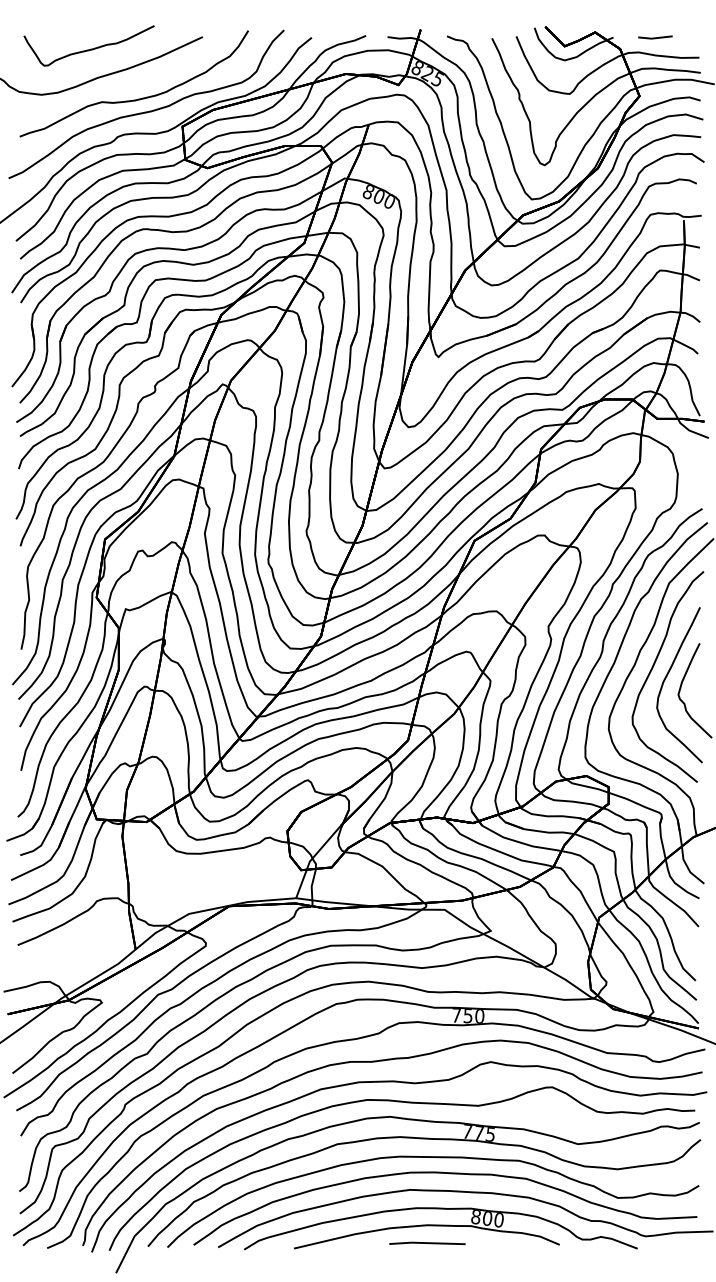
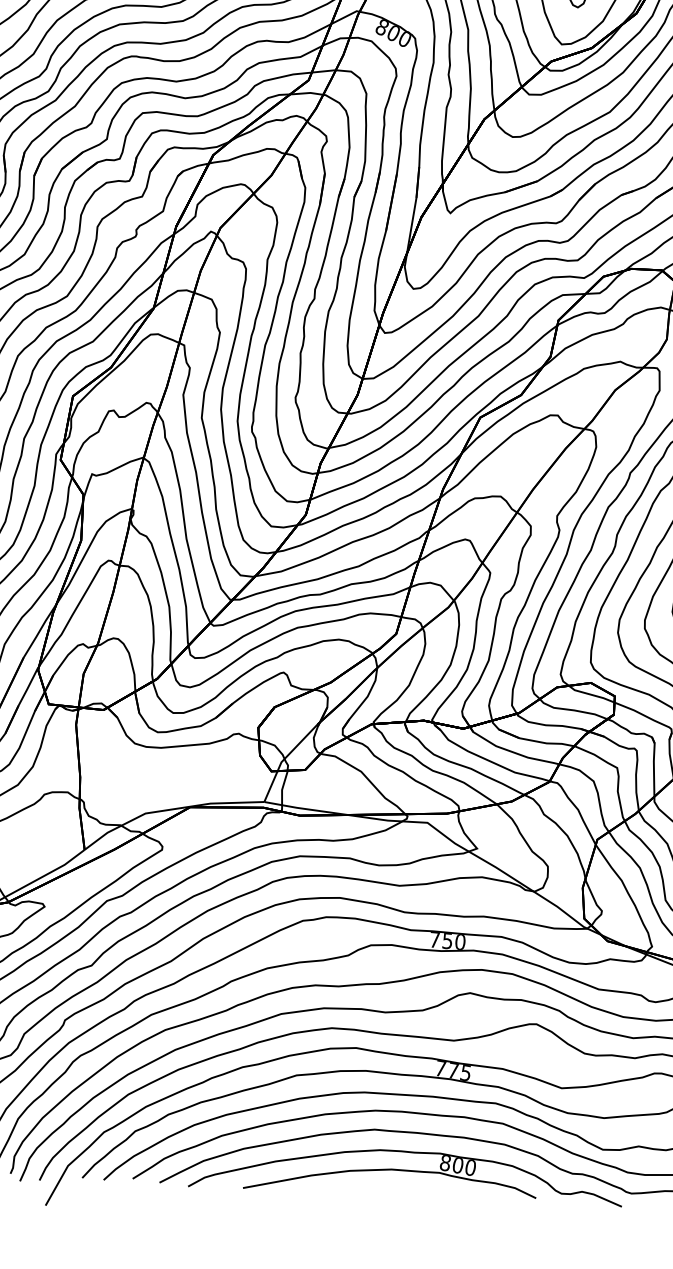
line: (427, 1243) -> (390, 1189), removed

